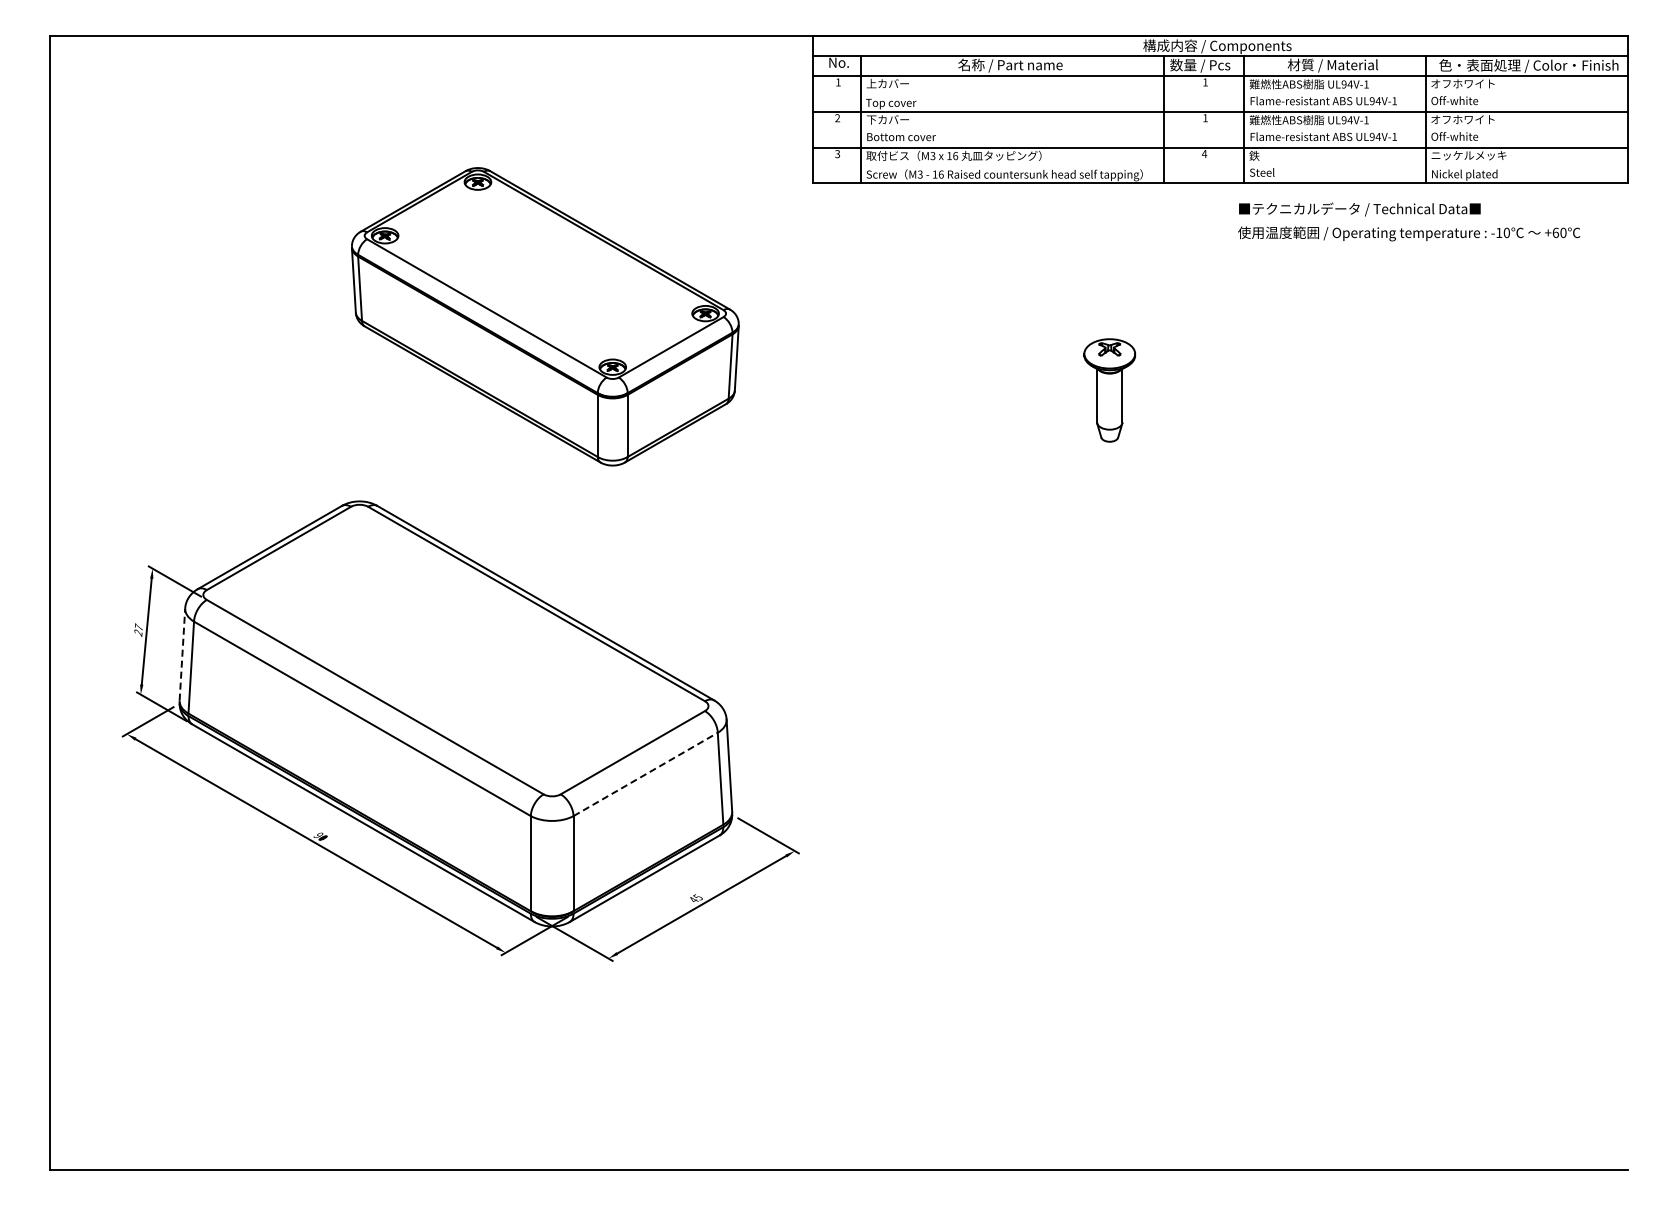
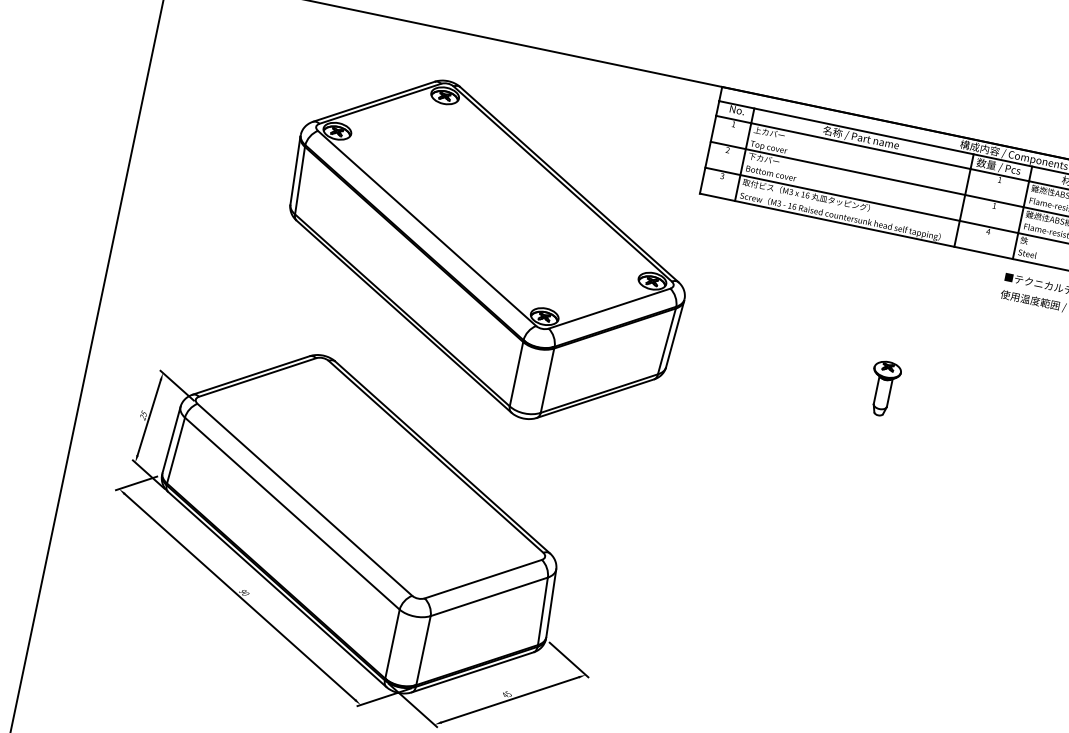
part: (545, 316) -> (486, 249), size x1.43
part: (1109, 390) -> (883, 388), size x0.71
text: (138, 627) -> (143, 413), 27 -> 25
line: (182, 654) -> (171, 439), dashed -> solid
line: (646, 774) -> (489, 597), dashed -> solid

